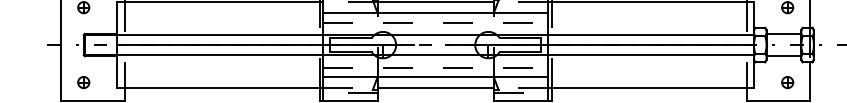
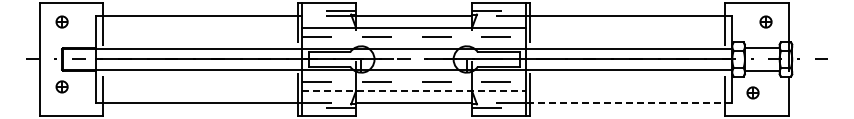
line: (436, 77) -> (414, 91), solid -> dashed
part: (83, 82) -> (61, 86), moved
part: (787, 82) -> (752, 92), moved
line: (651, 88) -> (629, 102), solid -> dashed

